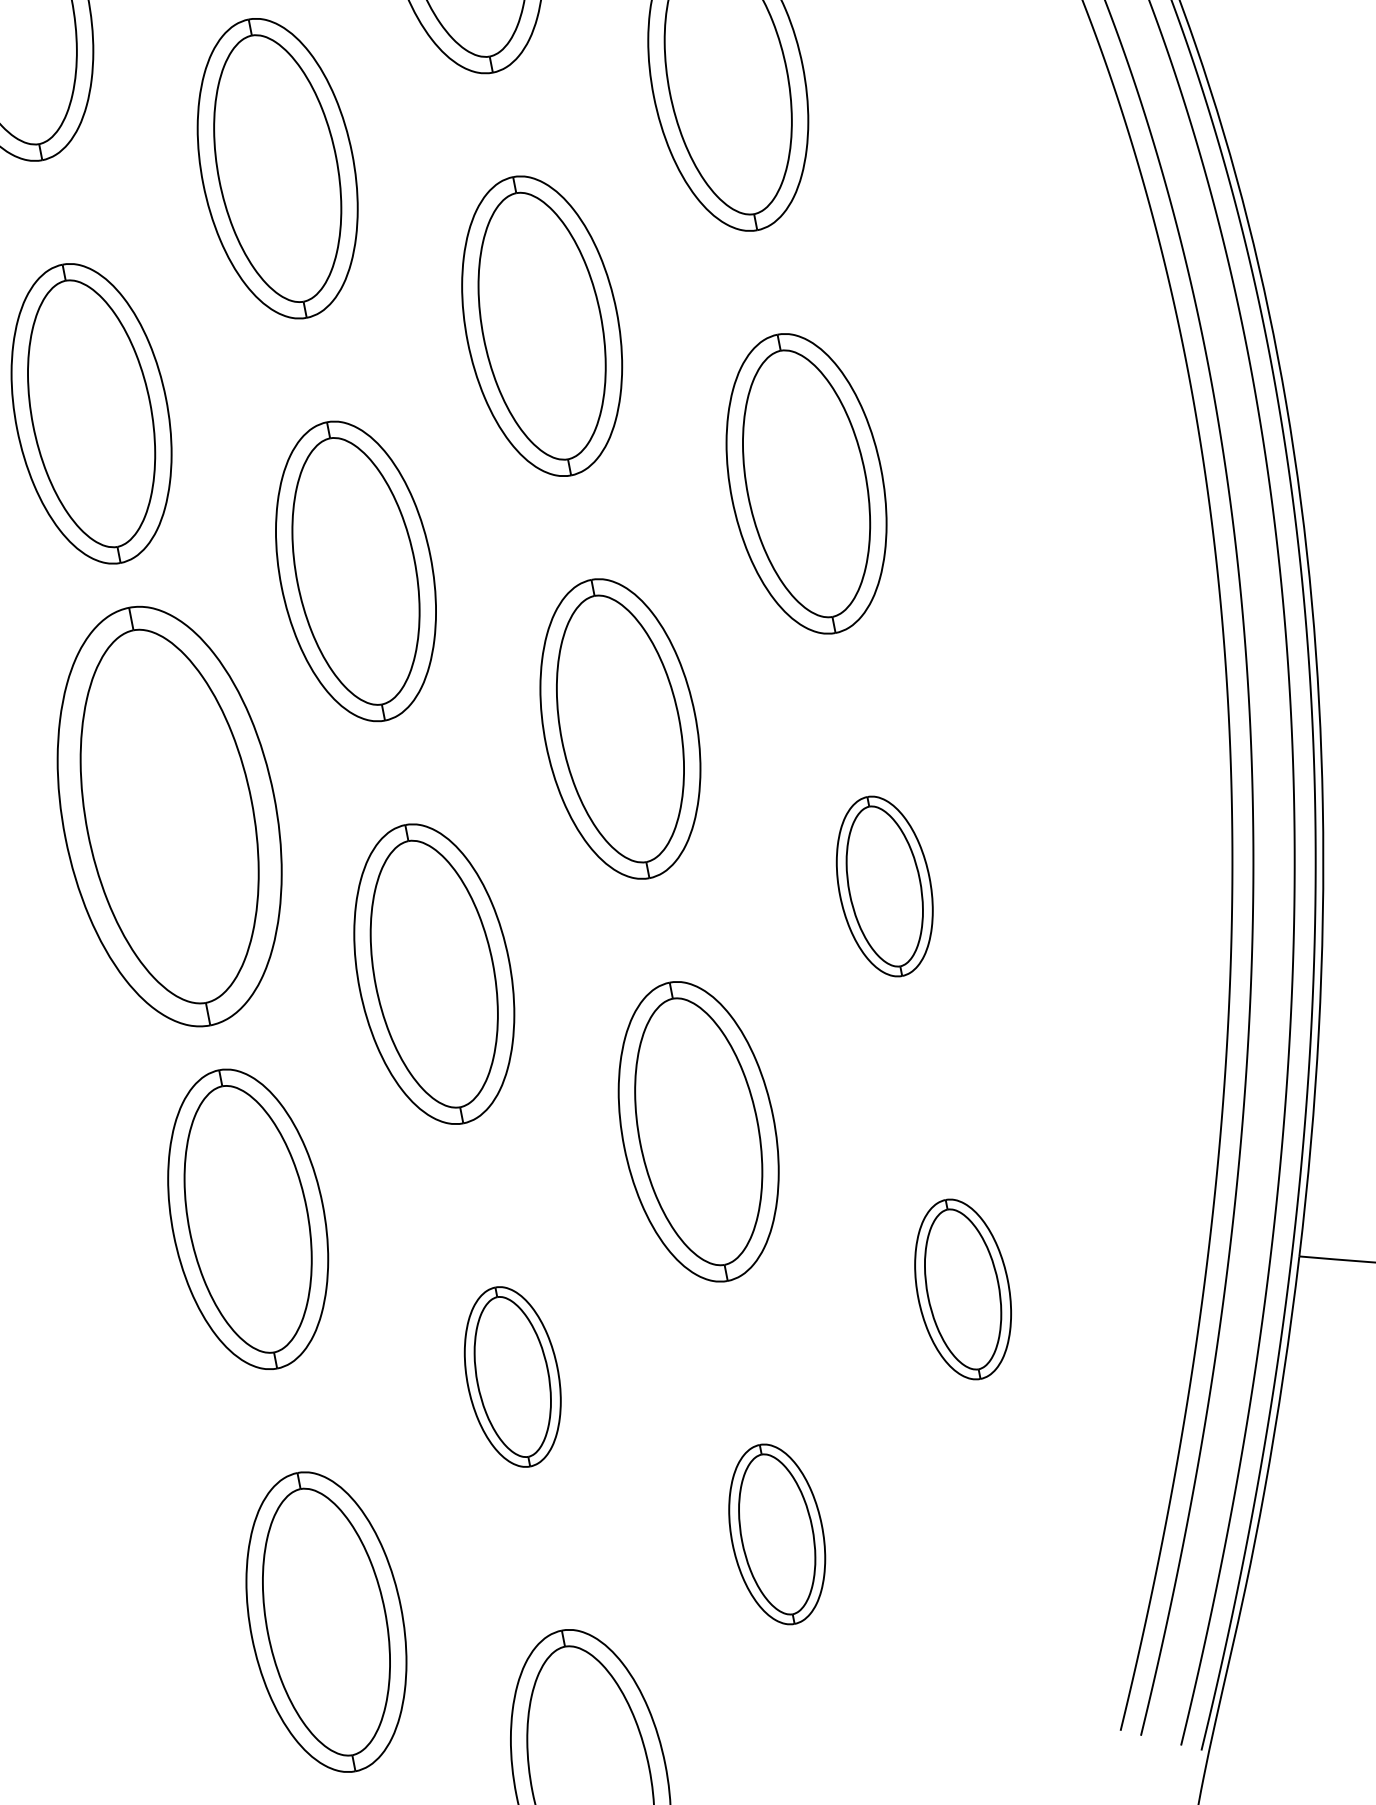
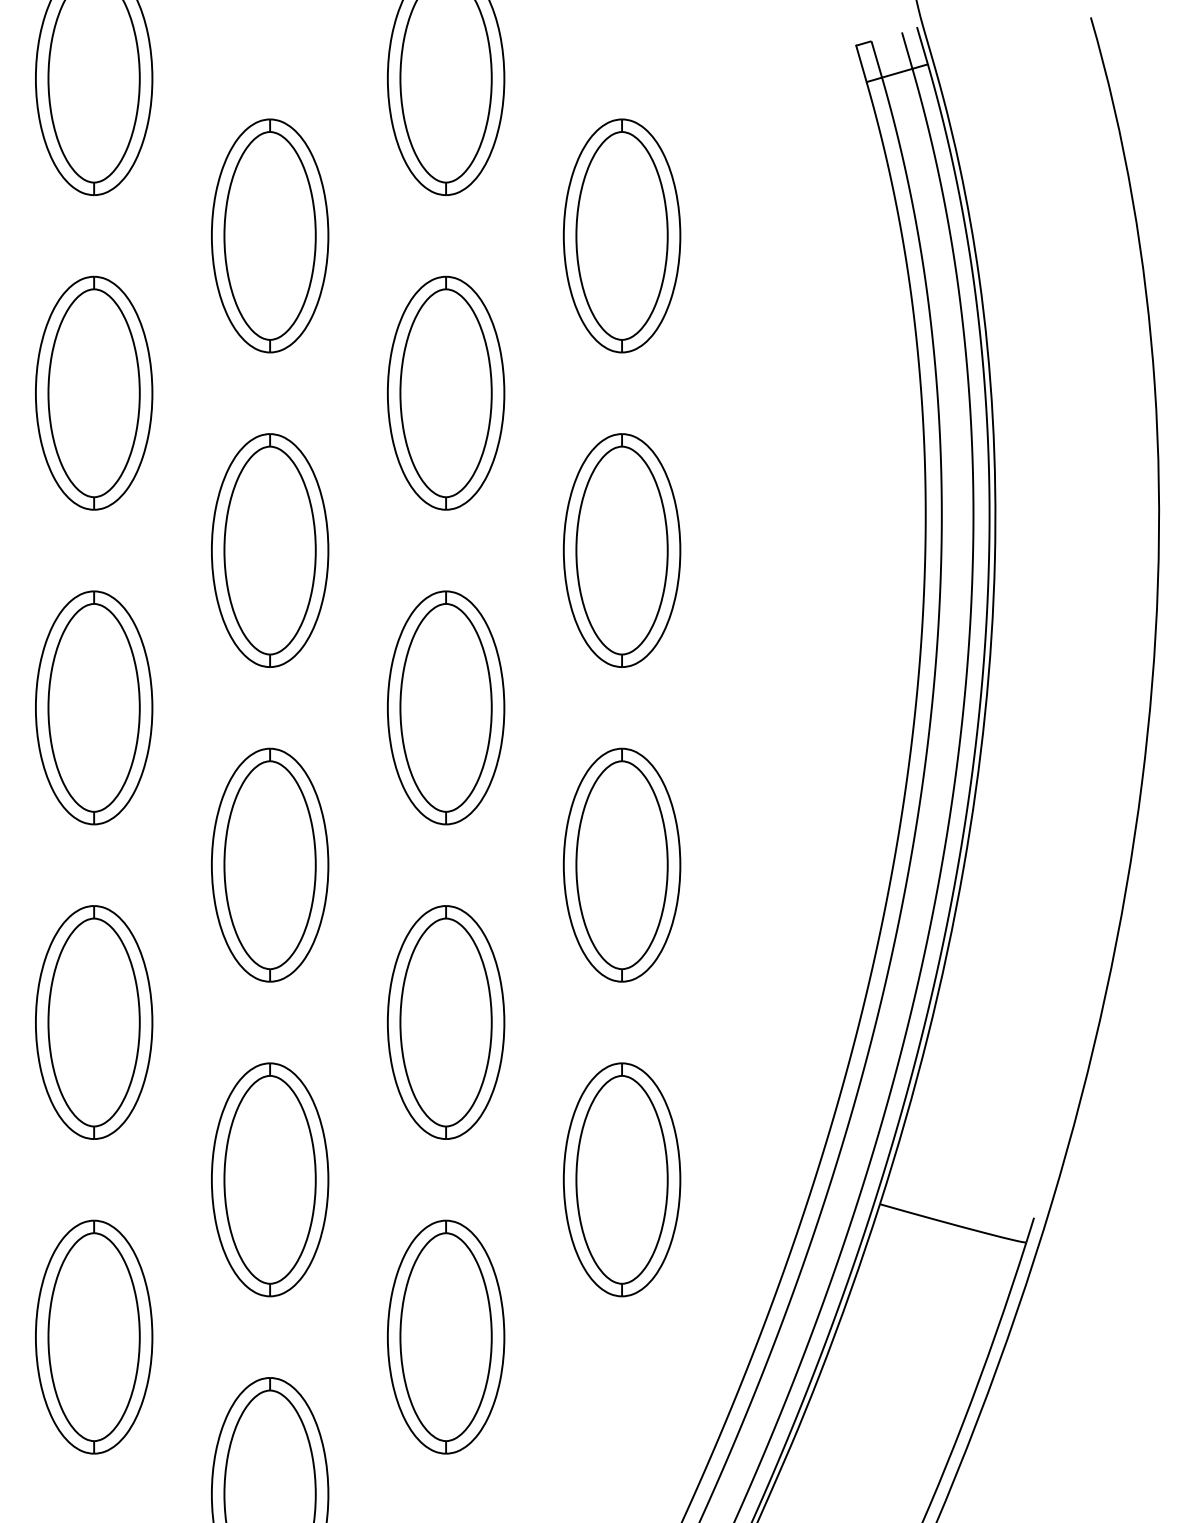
part: (170, 815) -> (94, 707), size x0.71
part: (883, 885) -> (621, 864), size x1.67
part: (962, 1289) -> (621, 1179), size x1.67
part: (512, 1376) -> (270, 1179), size x1.67
part: (777, 1533) -> (446, 1336), size x1.67

